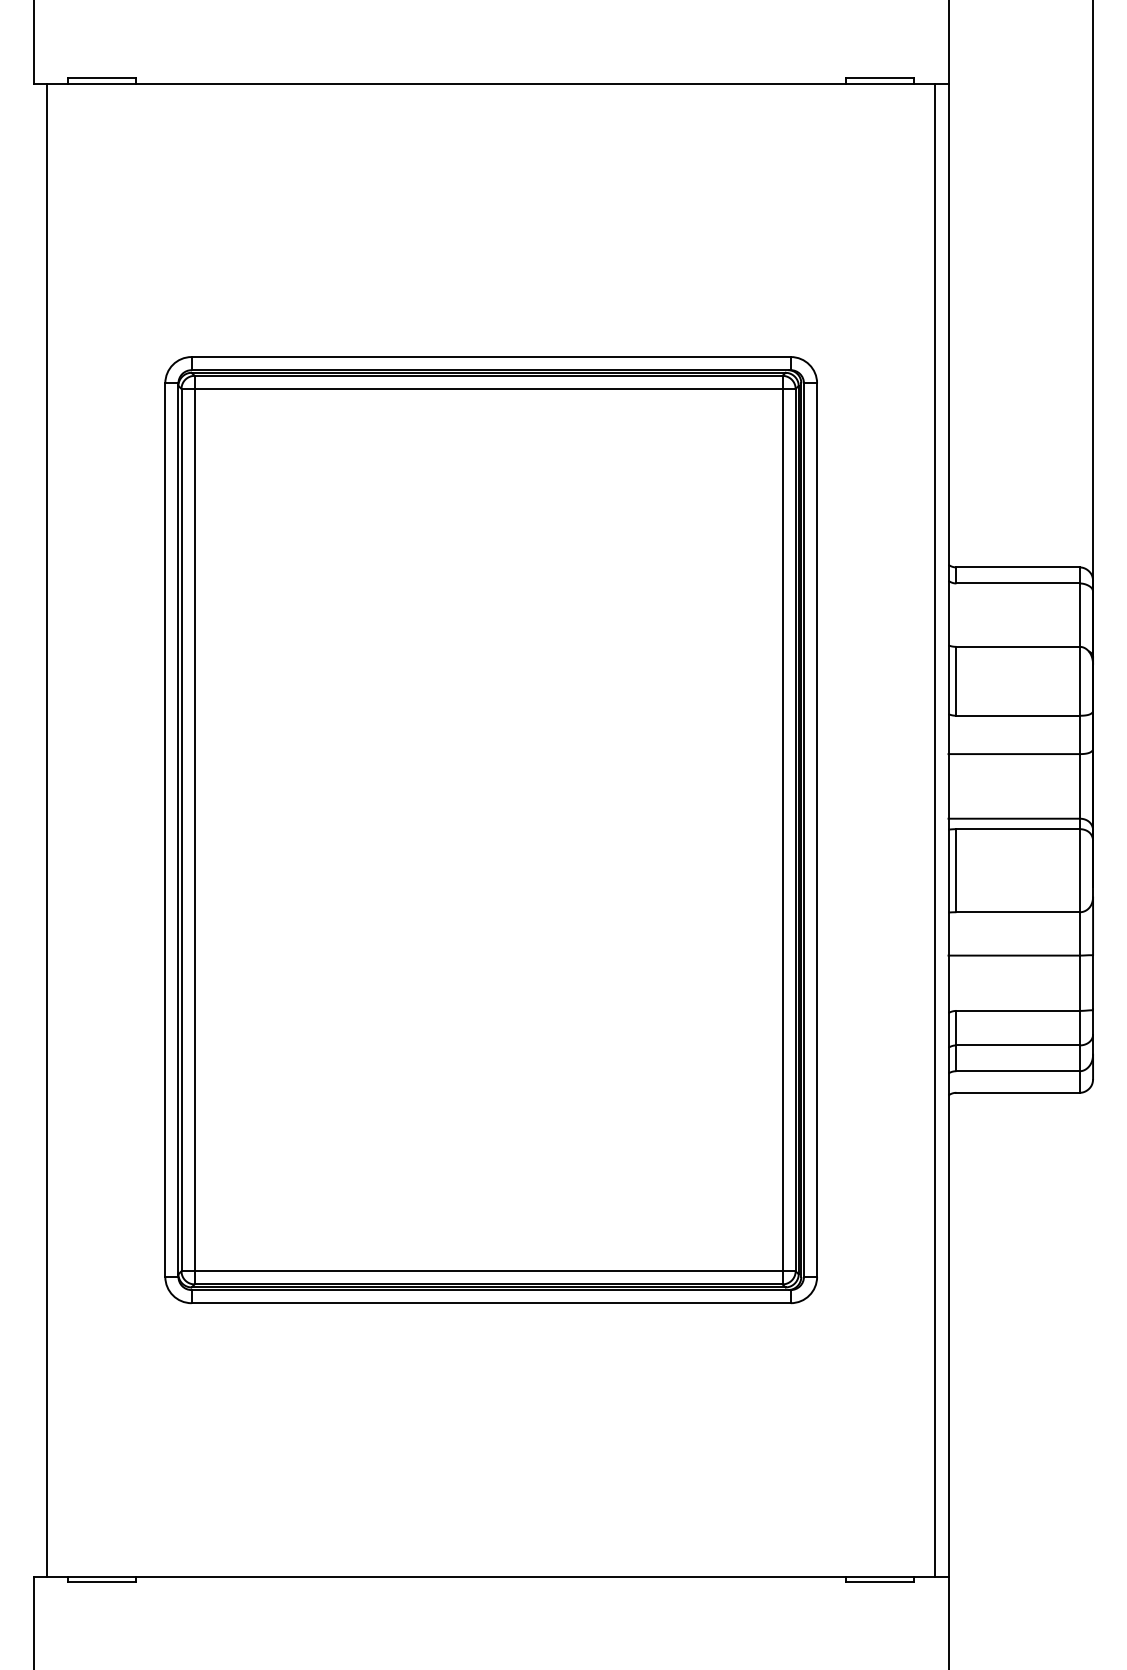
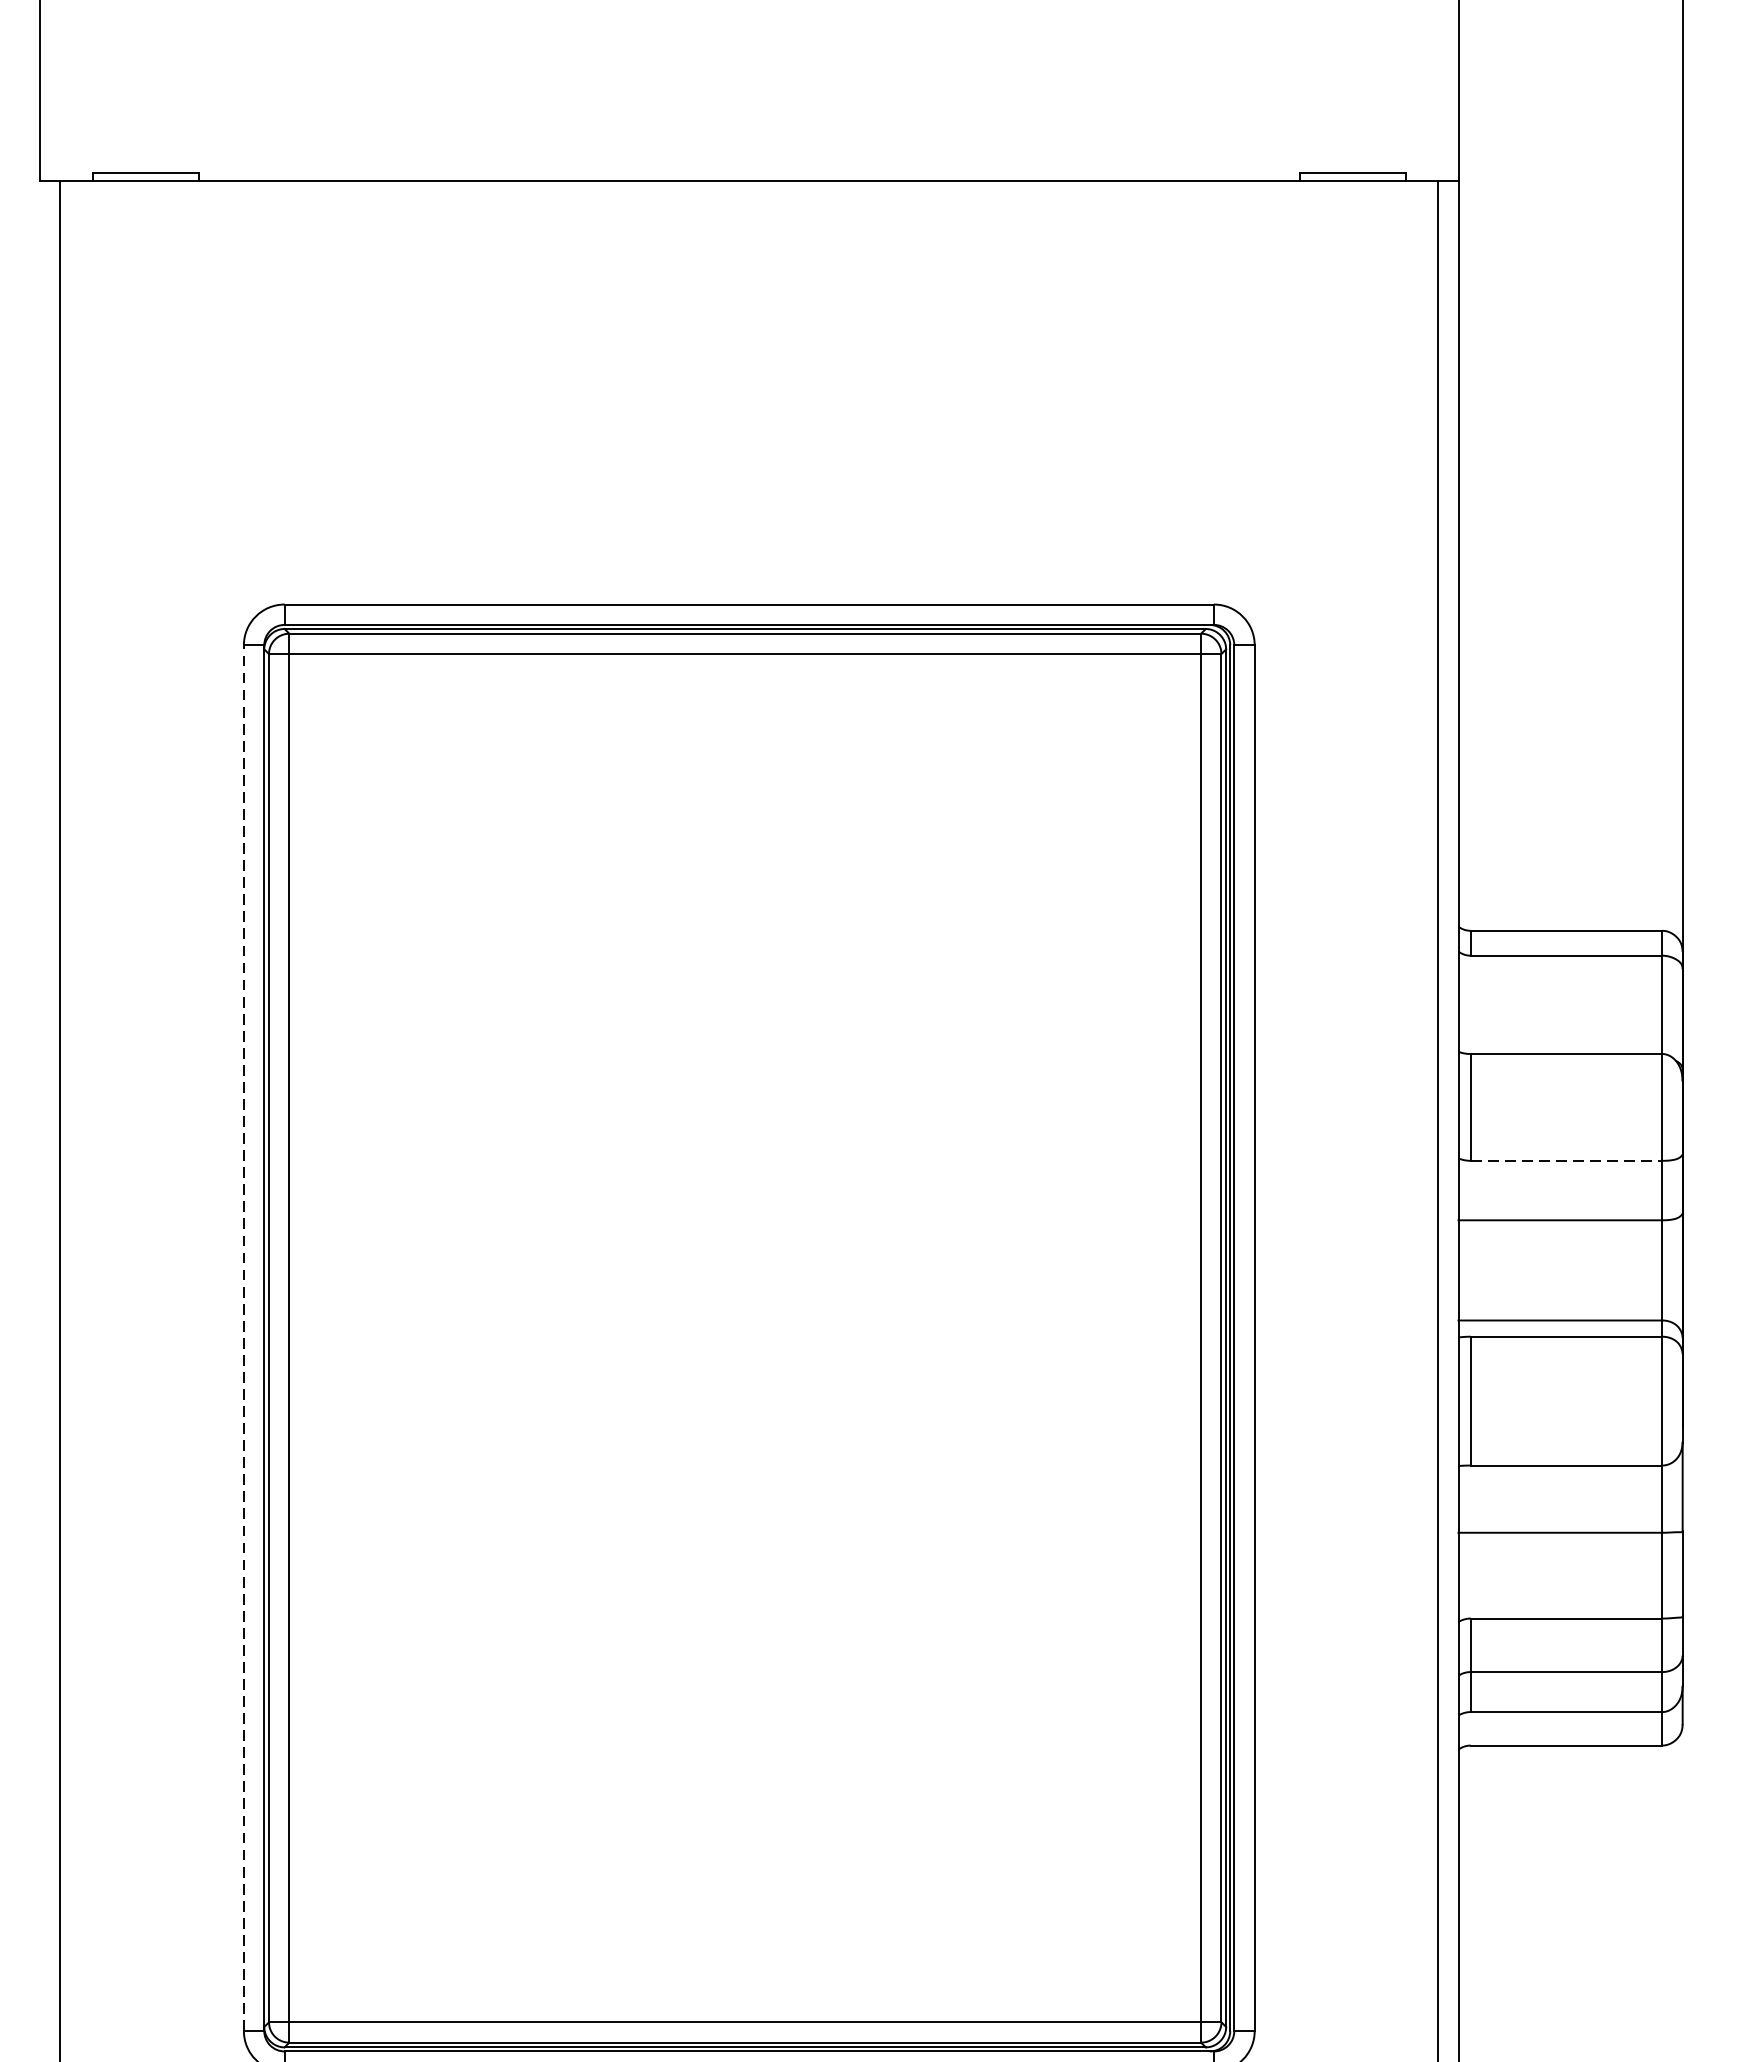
line: (1018, 715) -> (1567, 1160), solid -> dashed
line: (165, 830) -> (244, 1338), solid -> dashed

